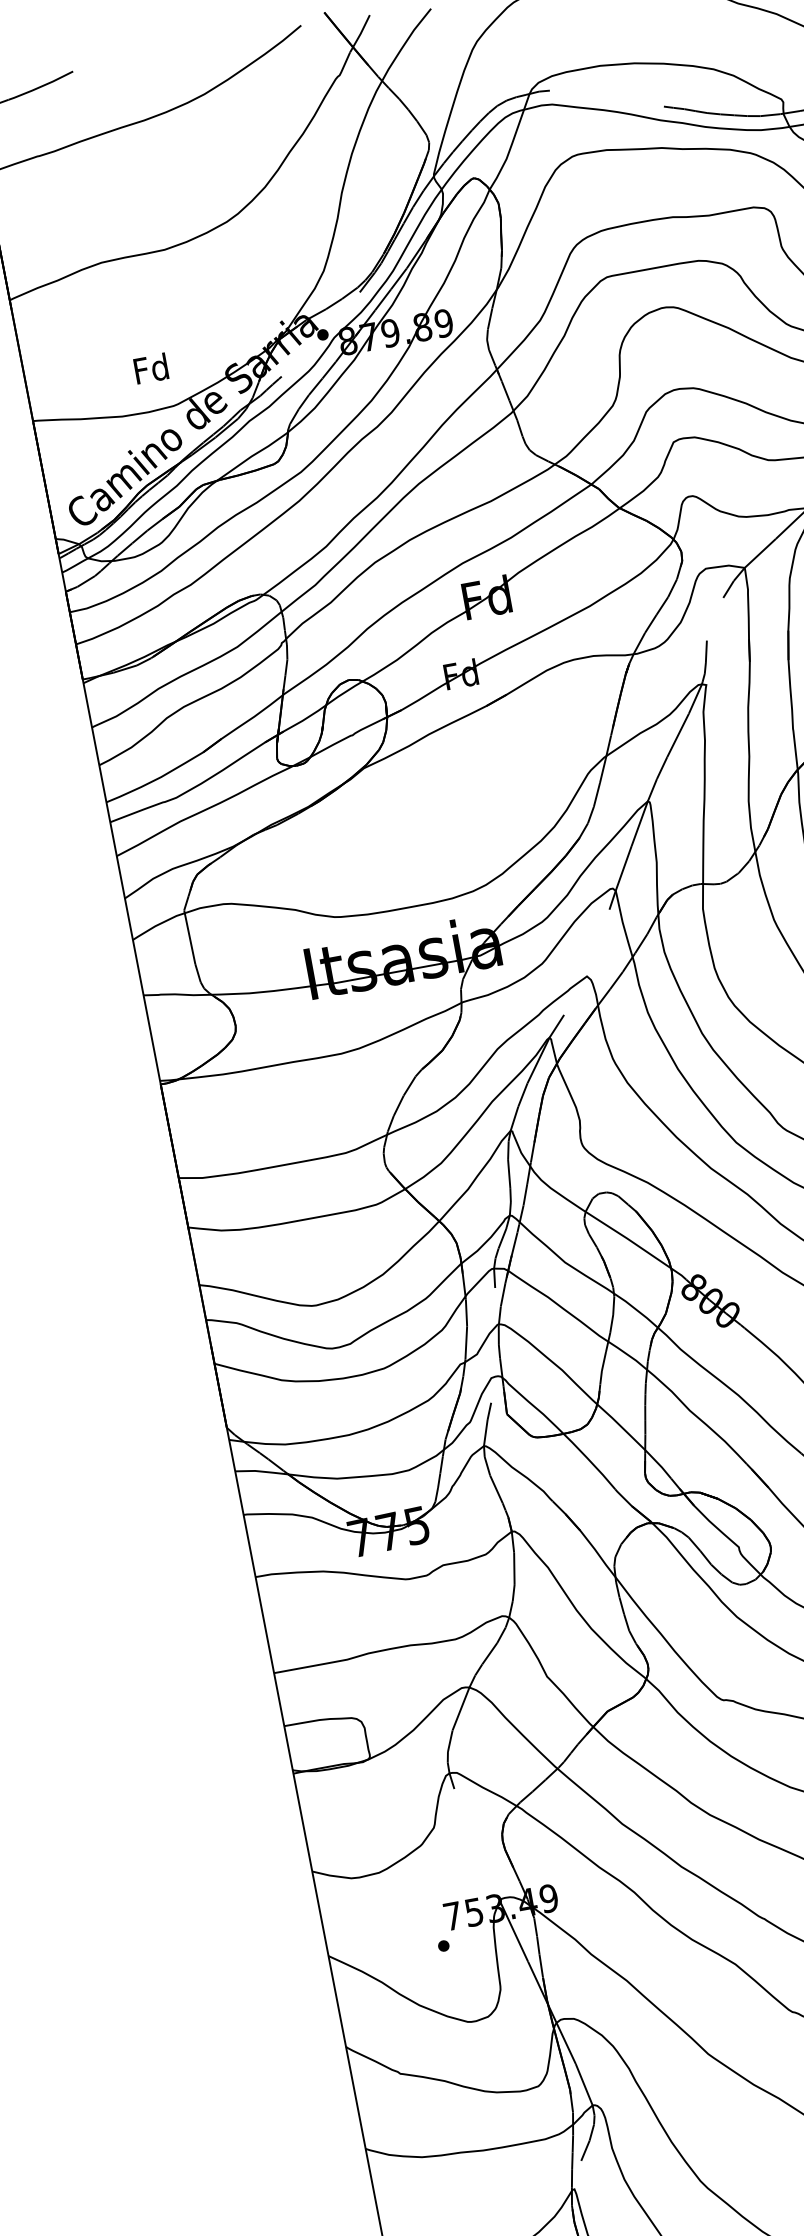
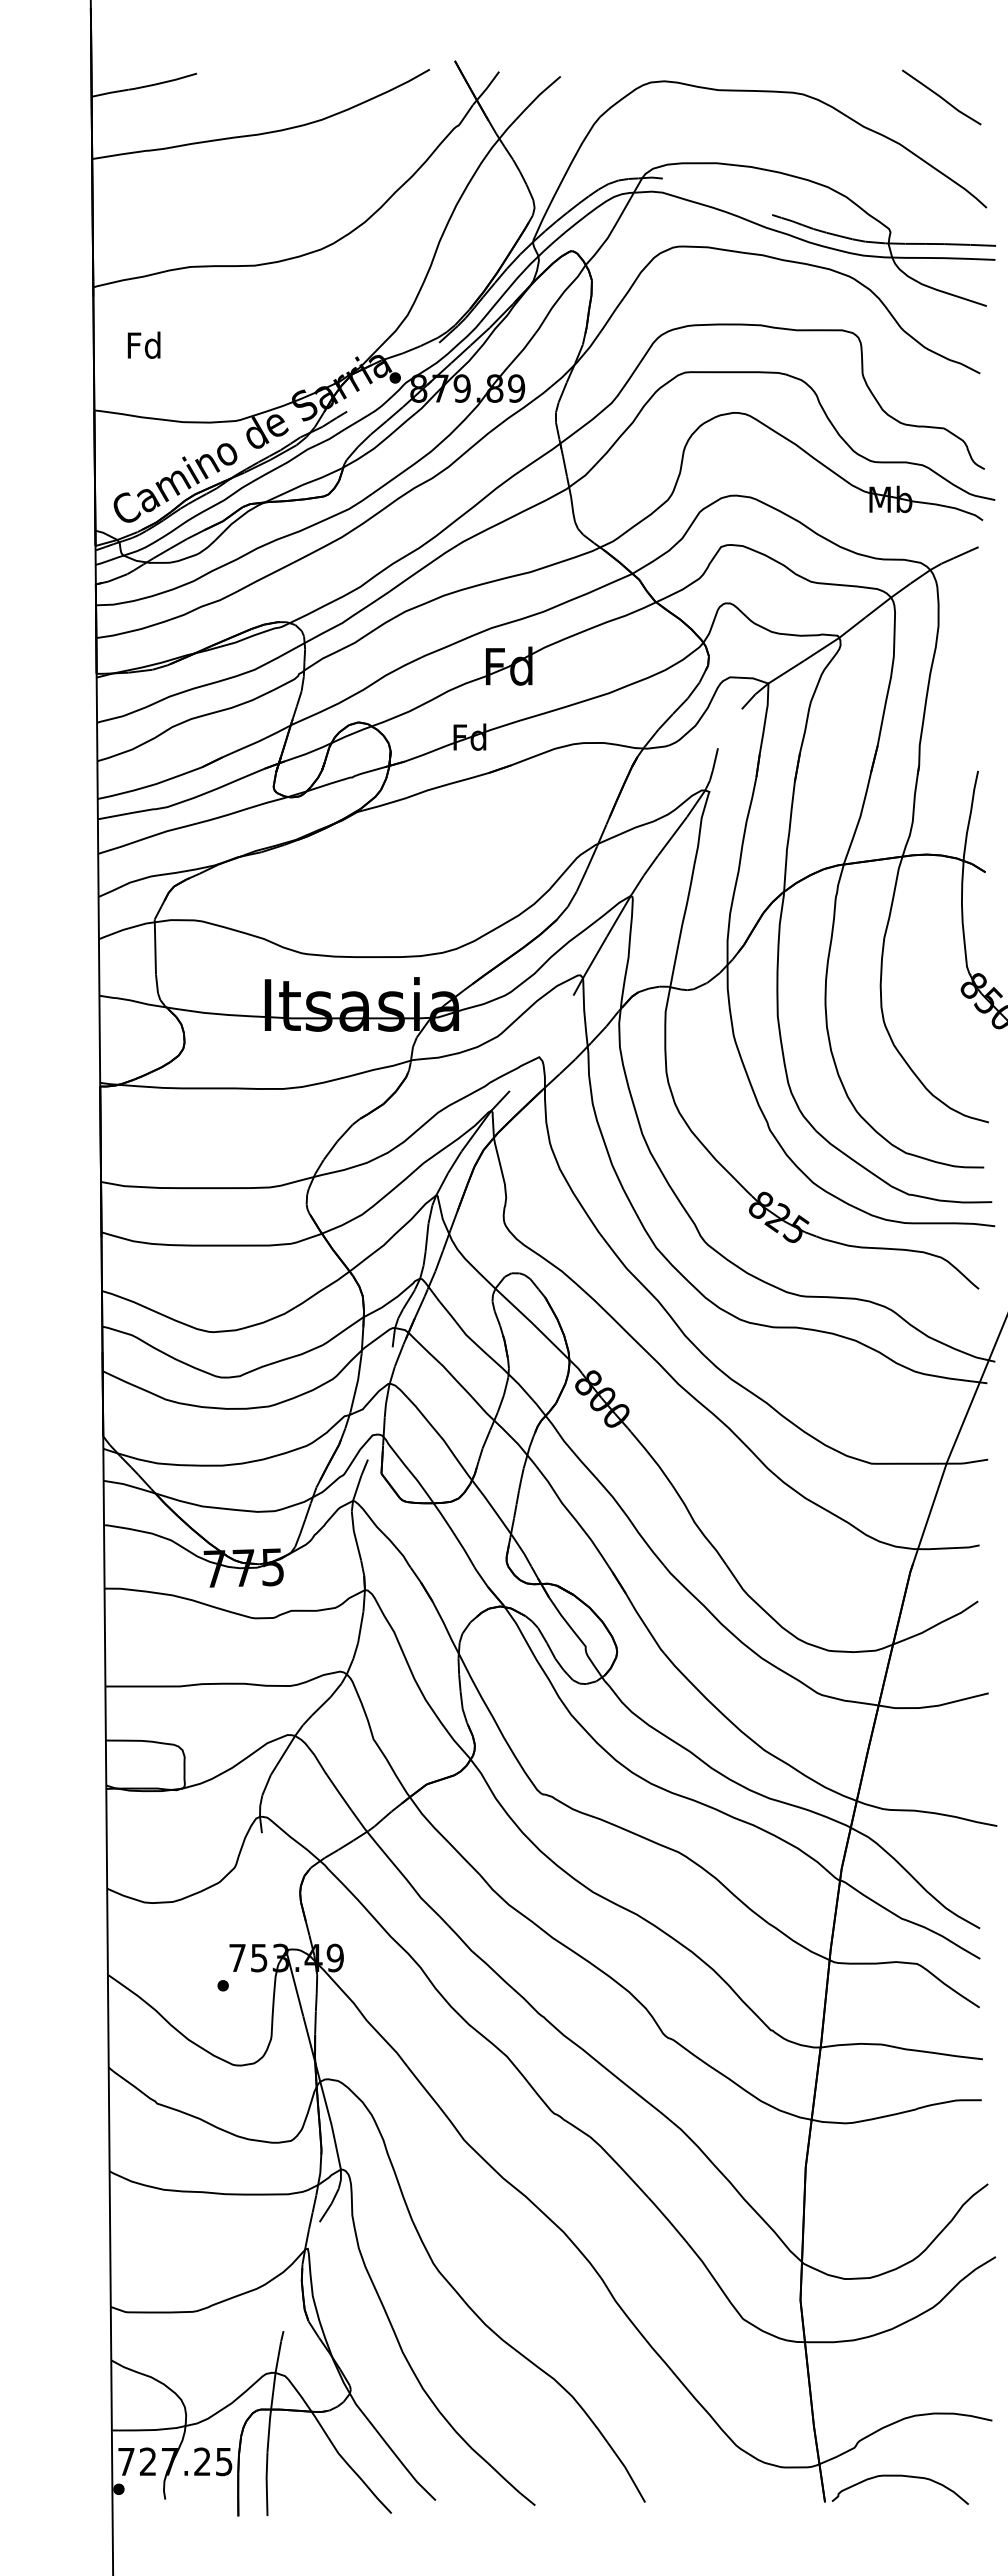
text: (150, 368) -> (143, 344), moved

